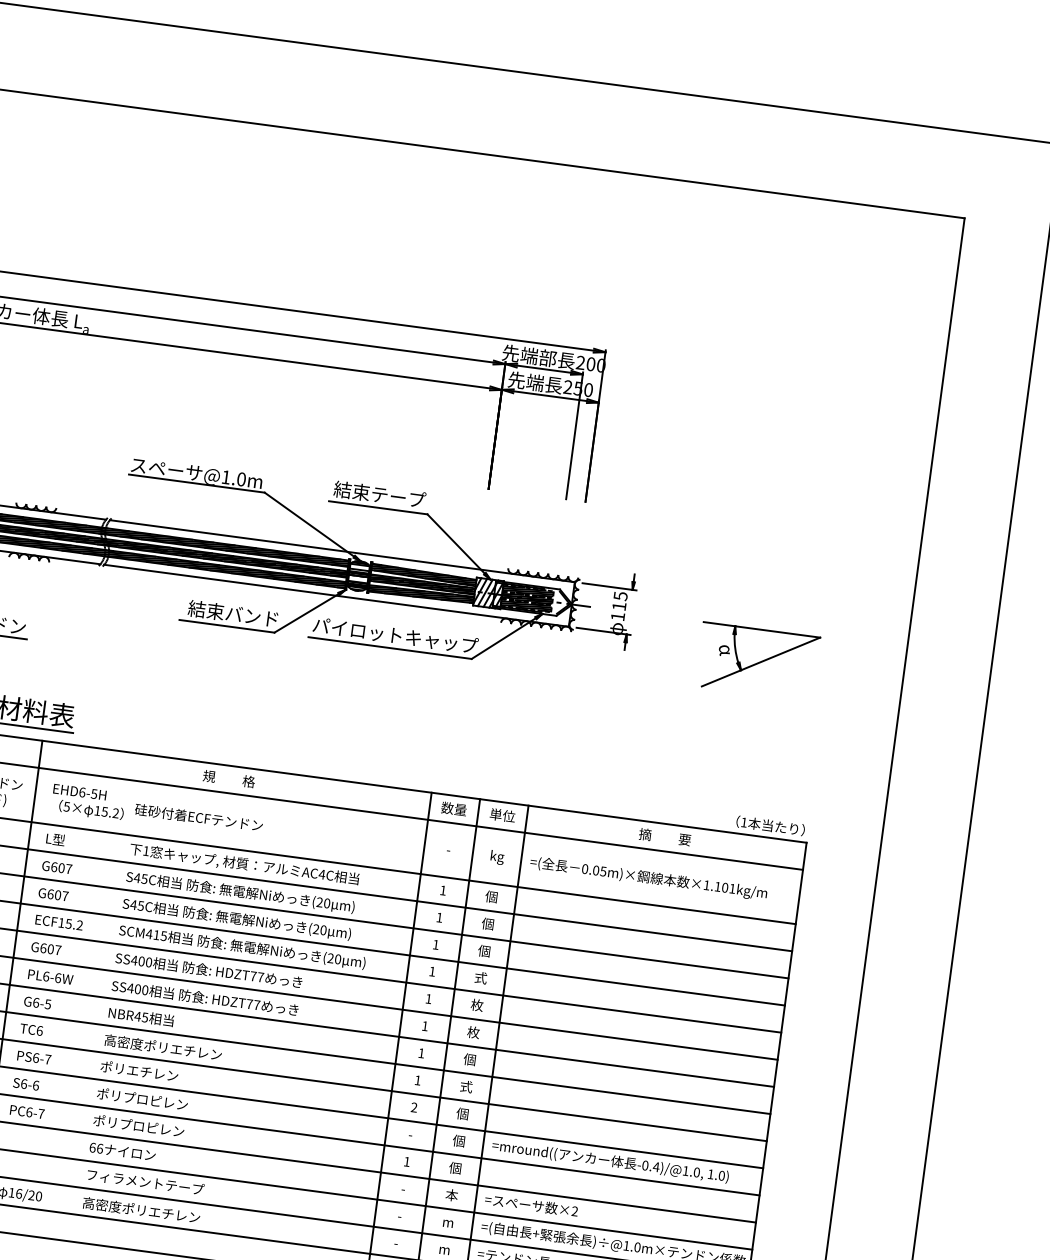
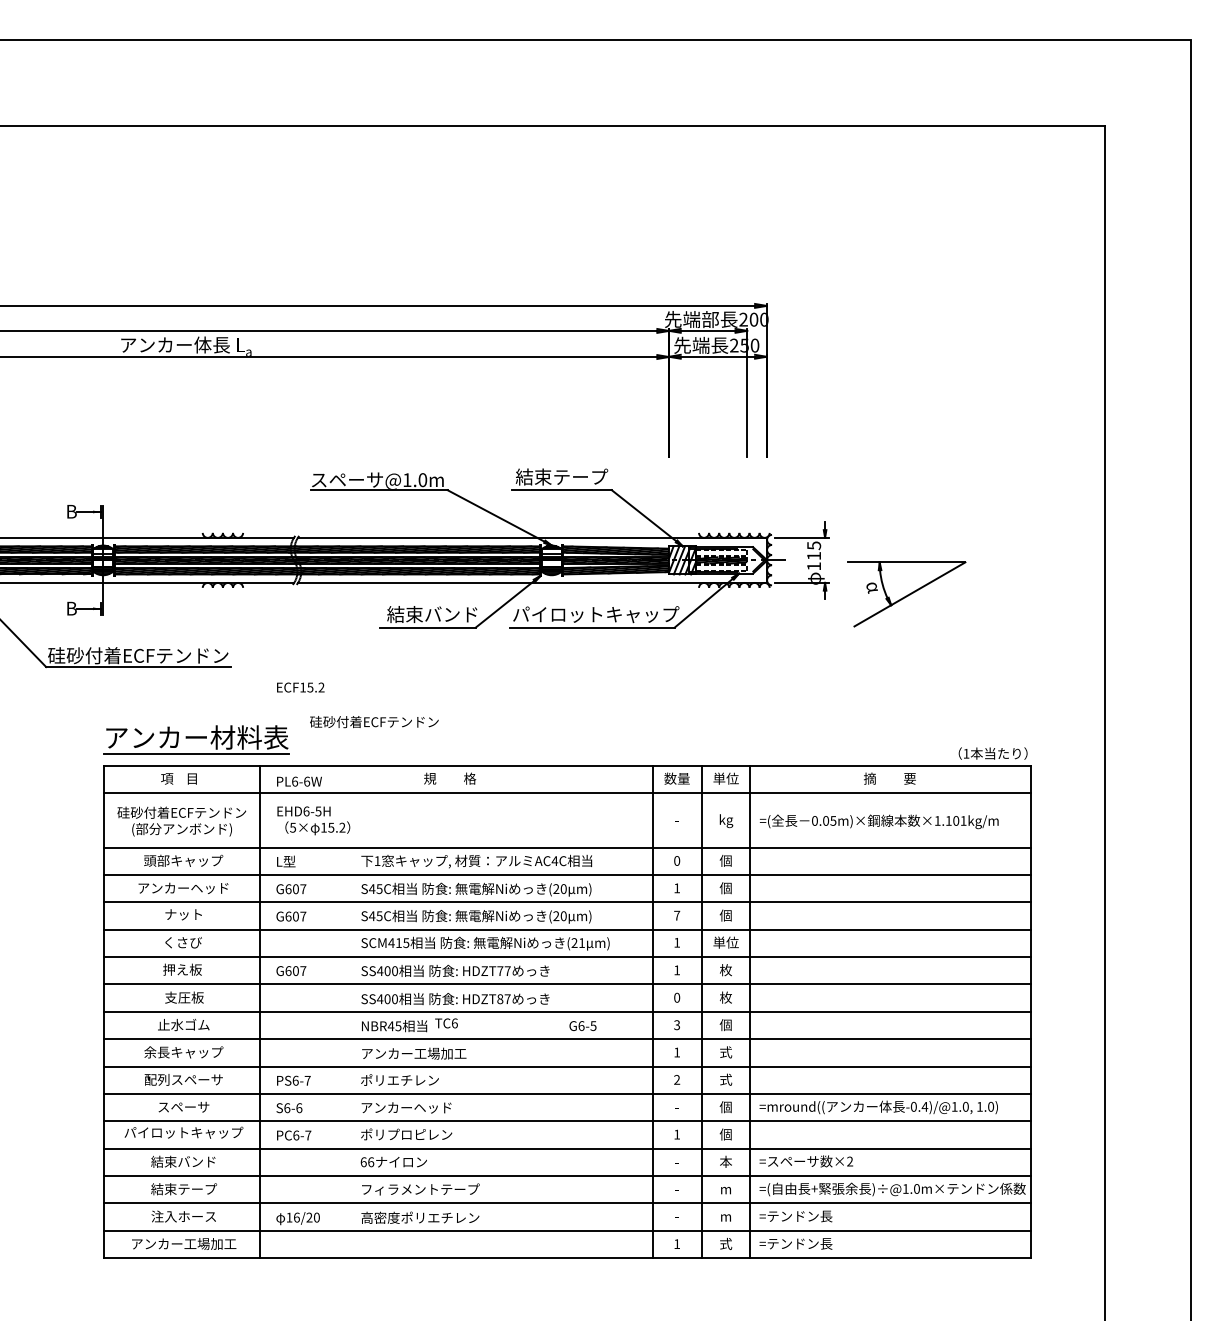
hatch: (528, 590) -> (721, 552), removed
hatch: (526, 605) -> (721, 567), removed
part: (757, 661) -> (906, 594), moved
text: (199, 818) -> (374, 722), moved
text: (443, 890) -> (677, 860), 1 -> 0
text: (58, 922) -> (300, 687), moved
text: (436, 944) -> (677, 915), 1 -> 7
text: (337, 959) -> (581, 943), (20 -> (21
text: (50, 976) -> (299, 781), moved
text: (480, 977) -> (725, 942), 式 -> 単位
text: (37, 1002) -> (582, 1025), moved
text: (249, 1004) -> (500, 999), HDZT77 -> HDZT87
text: (425, 1025) -> (677, 997), 1 -> 0
text: (31, 1029) -> (446, 1023), moved
text: (163, 1047) -> (420, 1053), 高密度ポリエチレン -> アンカー工場加工
text: (421, 1053) -> (677, 1025), 1 -> 3
text: (142, 1099) -> (406, 1107), ポリプロピレン -> アンカーヘッド
text: (462, 1113) -> (725, 1079), 個 -> 式

